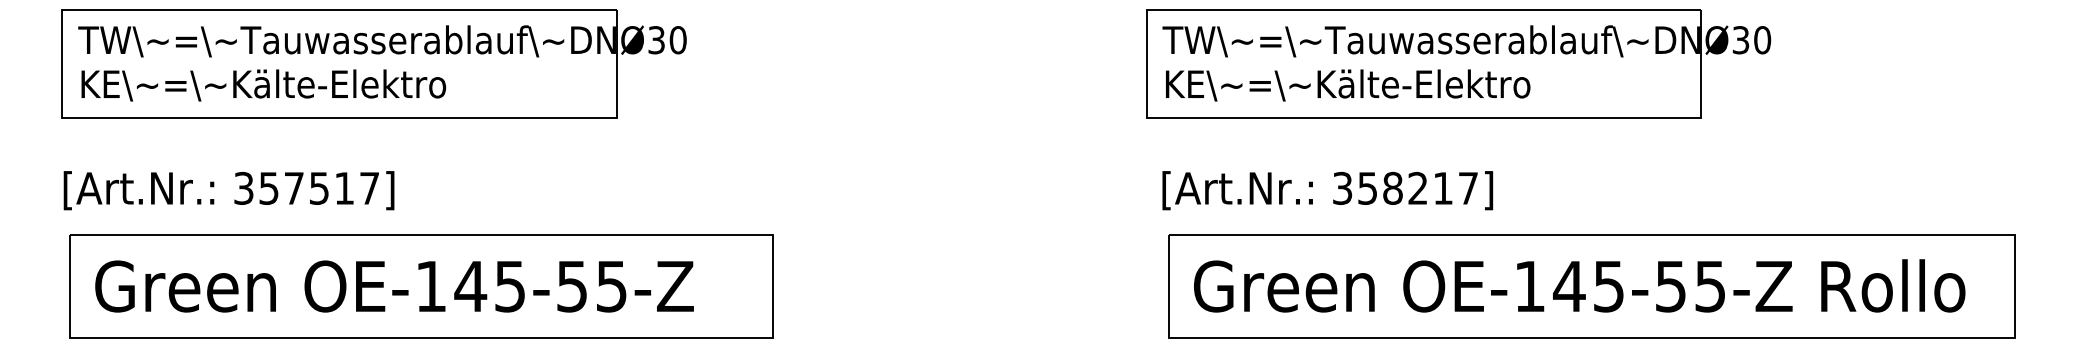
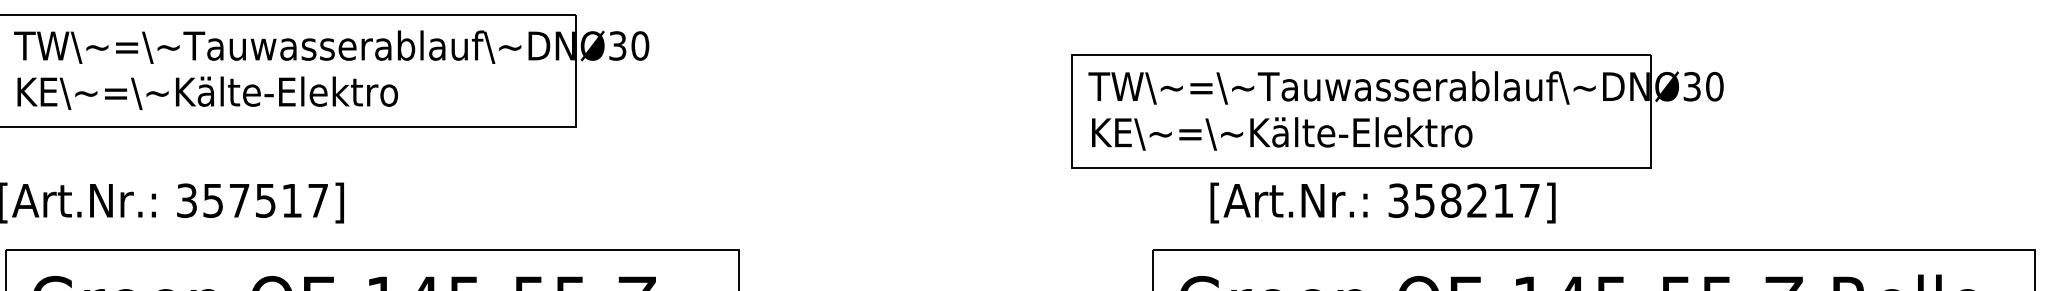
part: (1458, 63) -> (1397, 111), moved
text: (1327, 190) -> (1382, 202), moved

